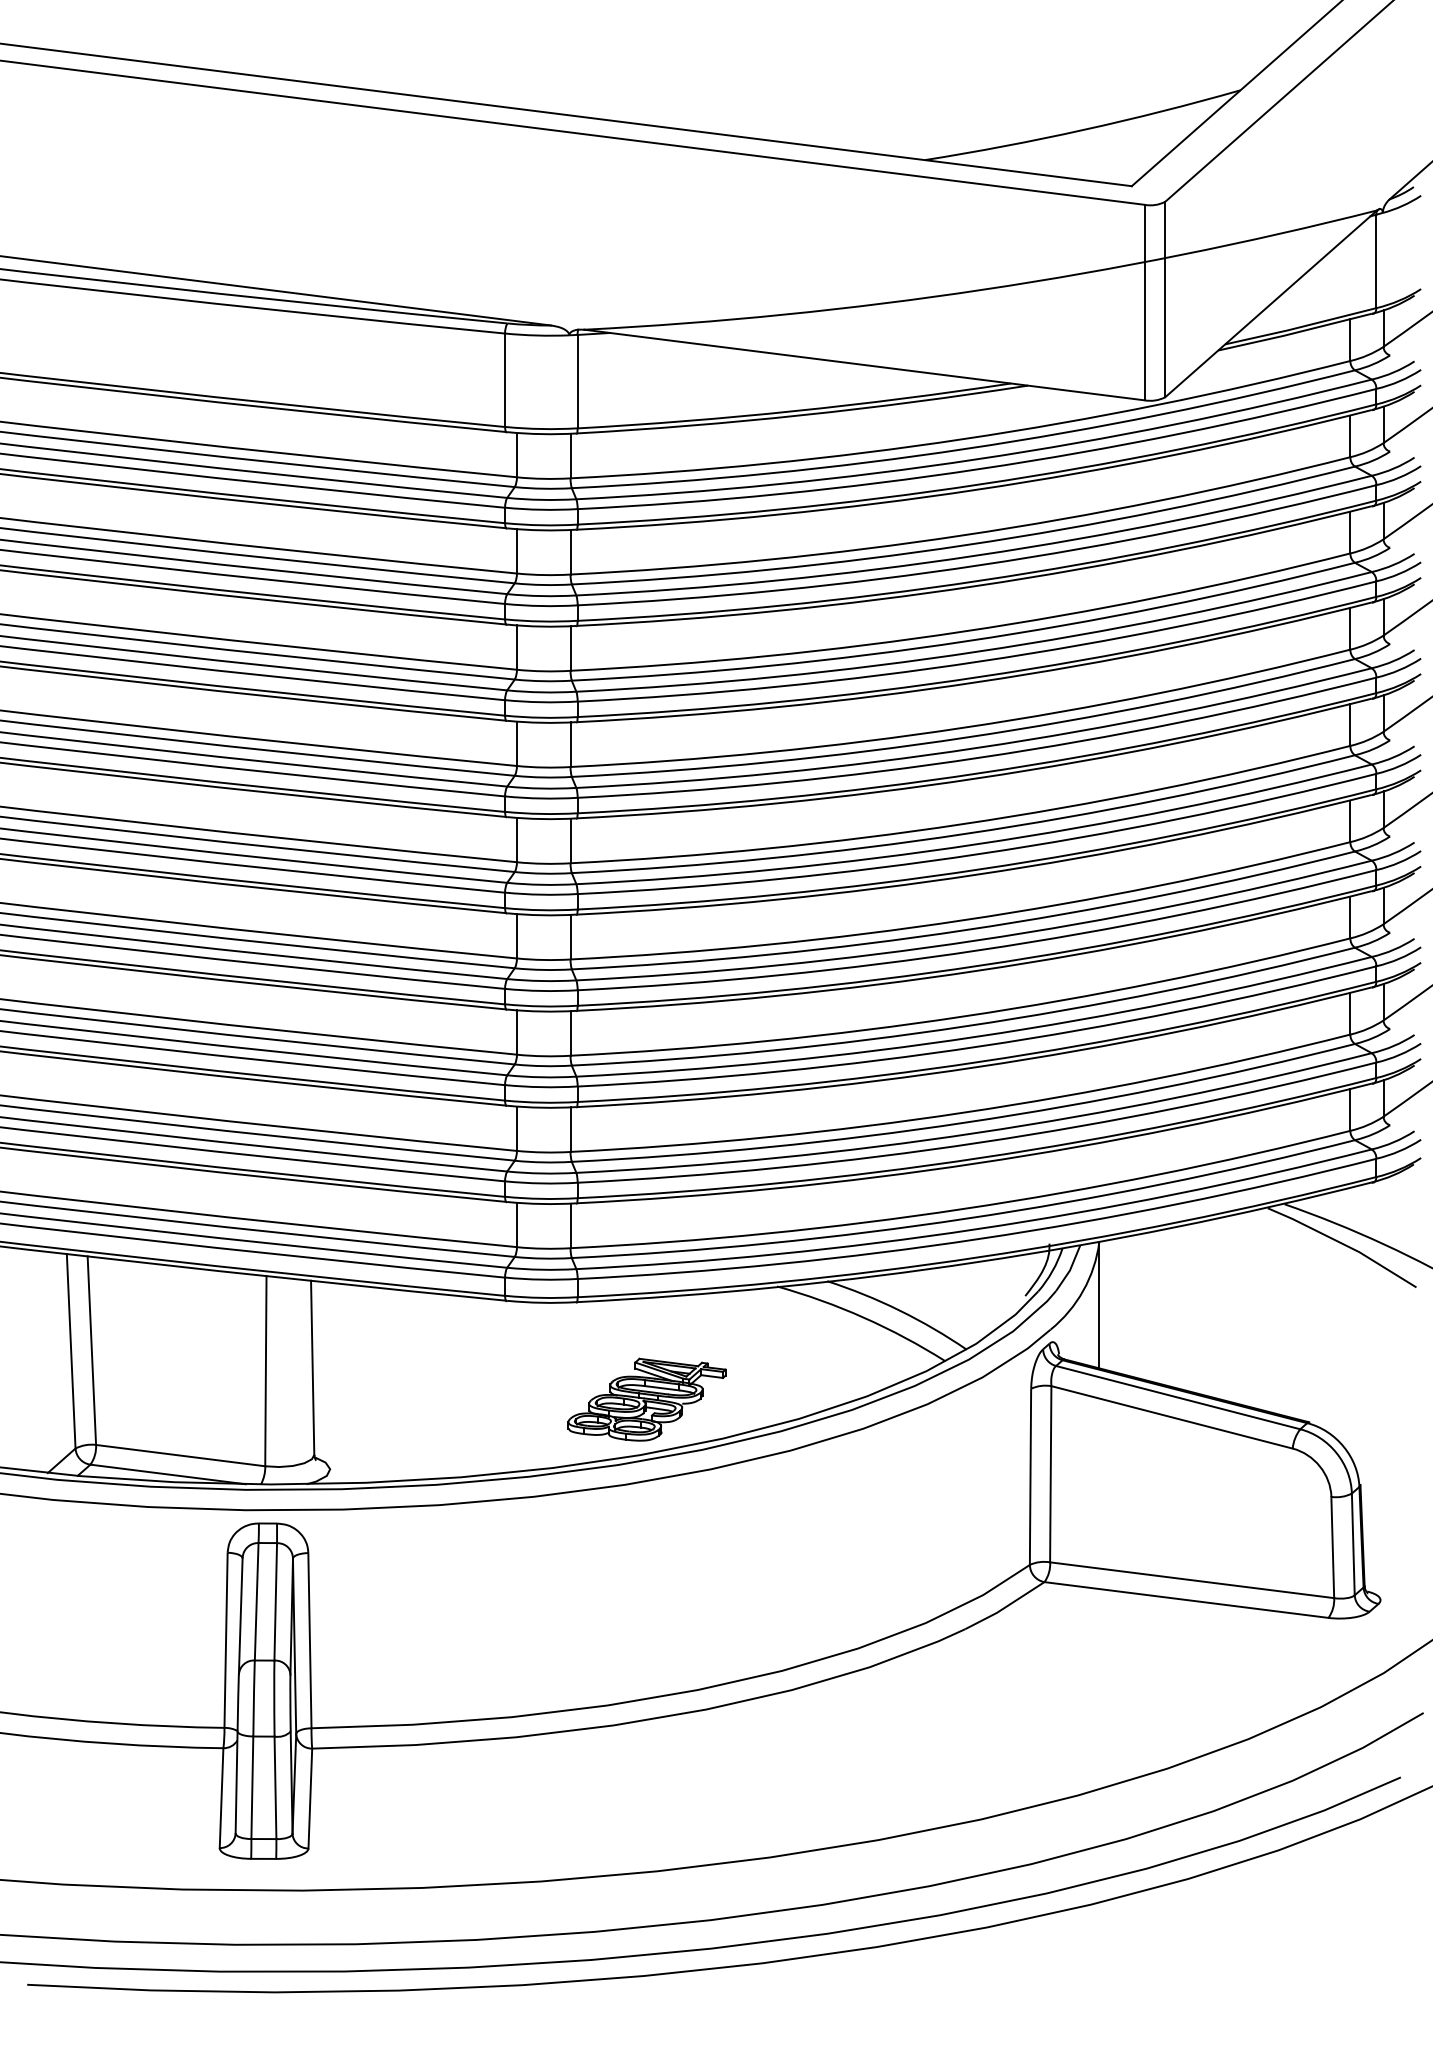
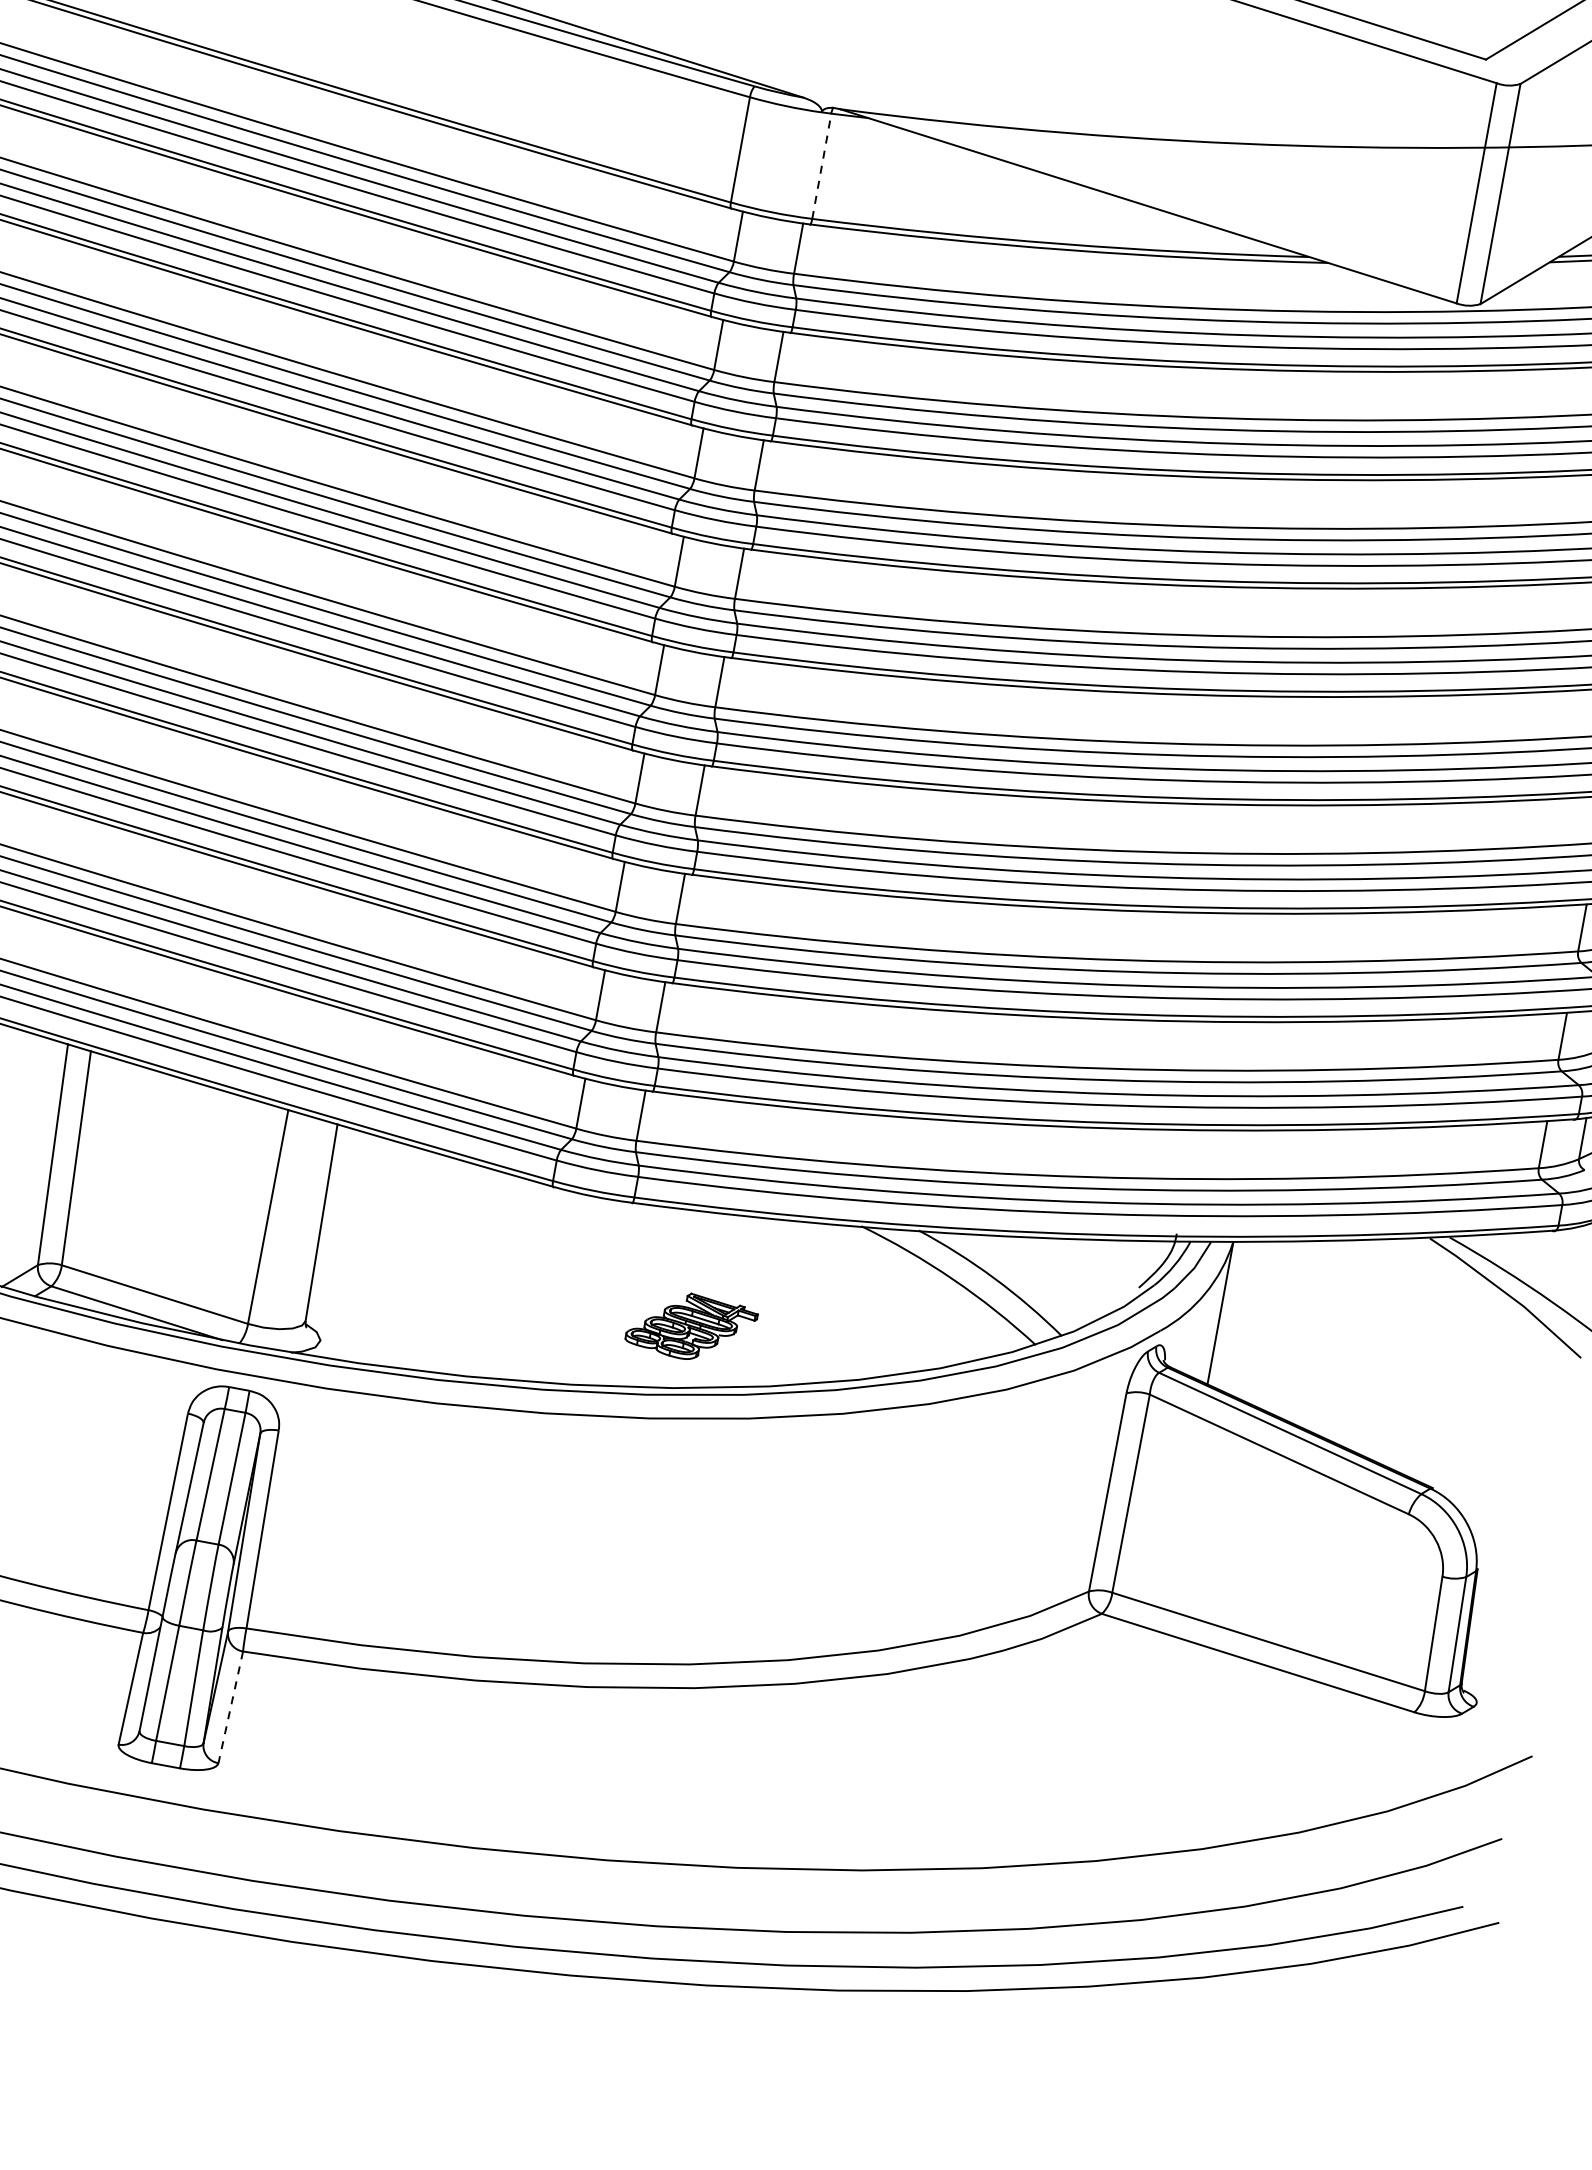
line: (577, 381) -> (821, 166), solid -> dashed
part: (646, 1399) -> (691, 1326), size x0.7
line: (310, 1798) -> (230, 1707), solid -> dashed

